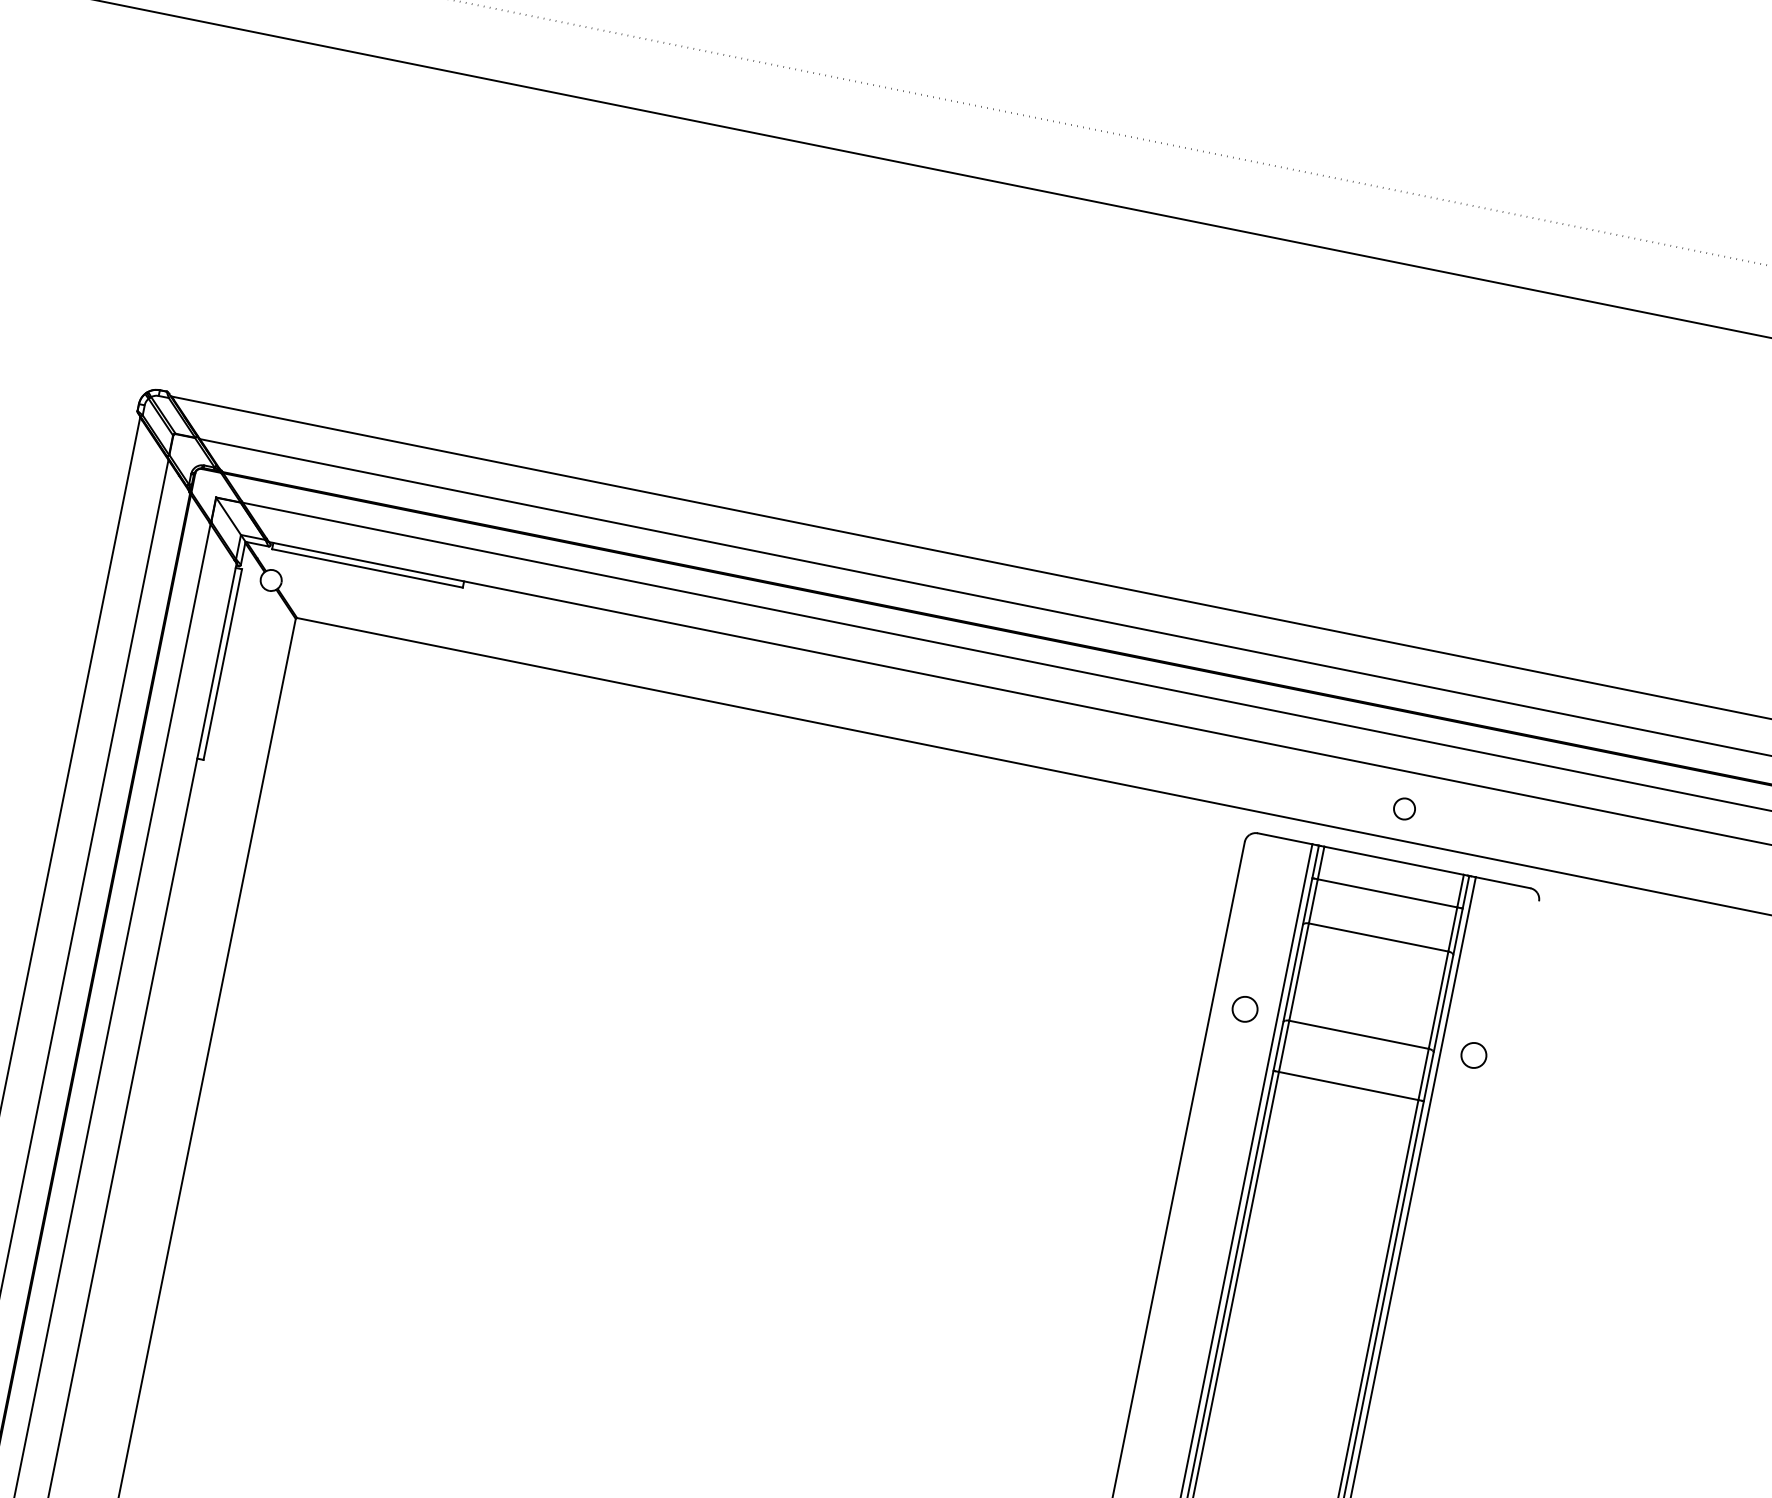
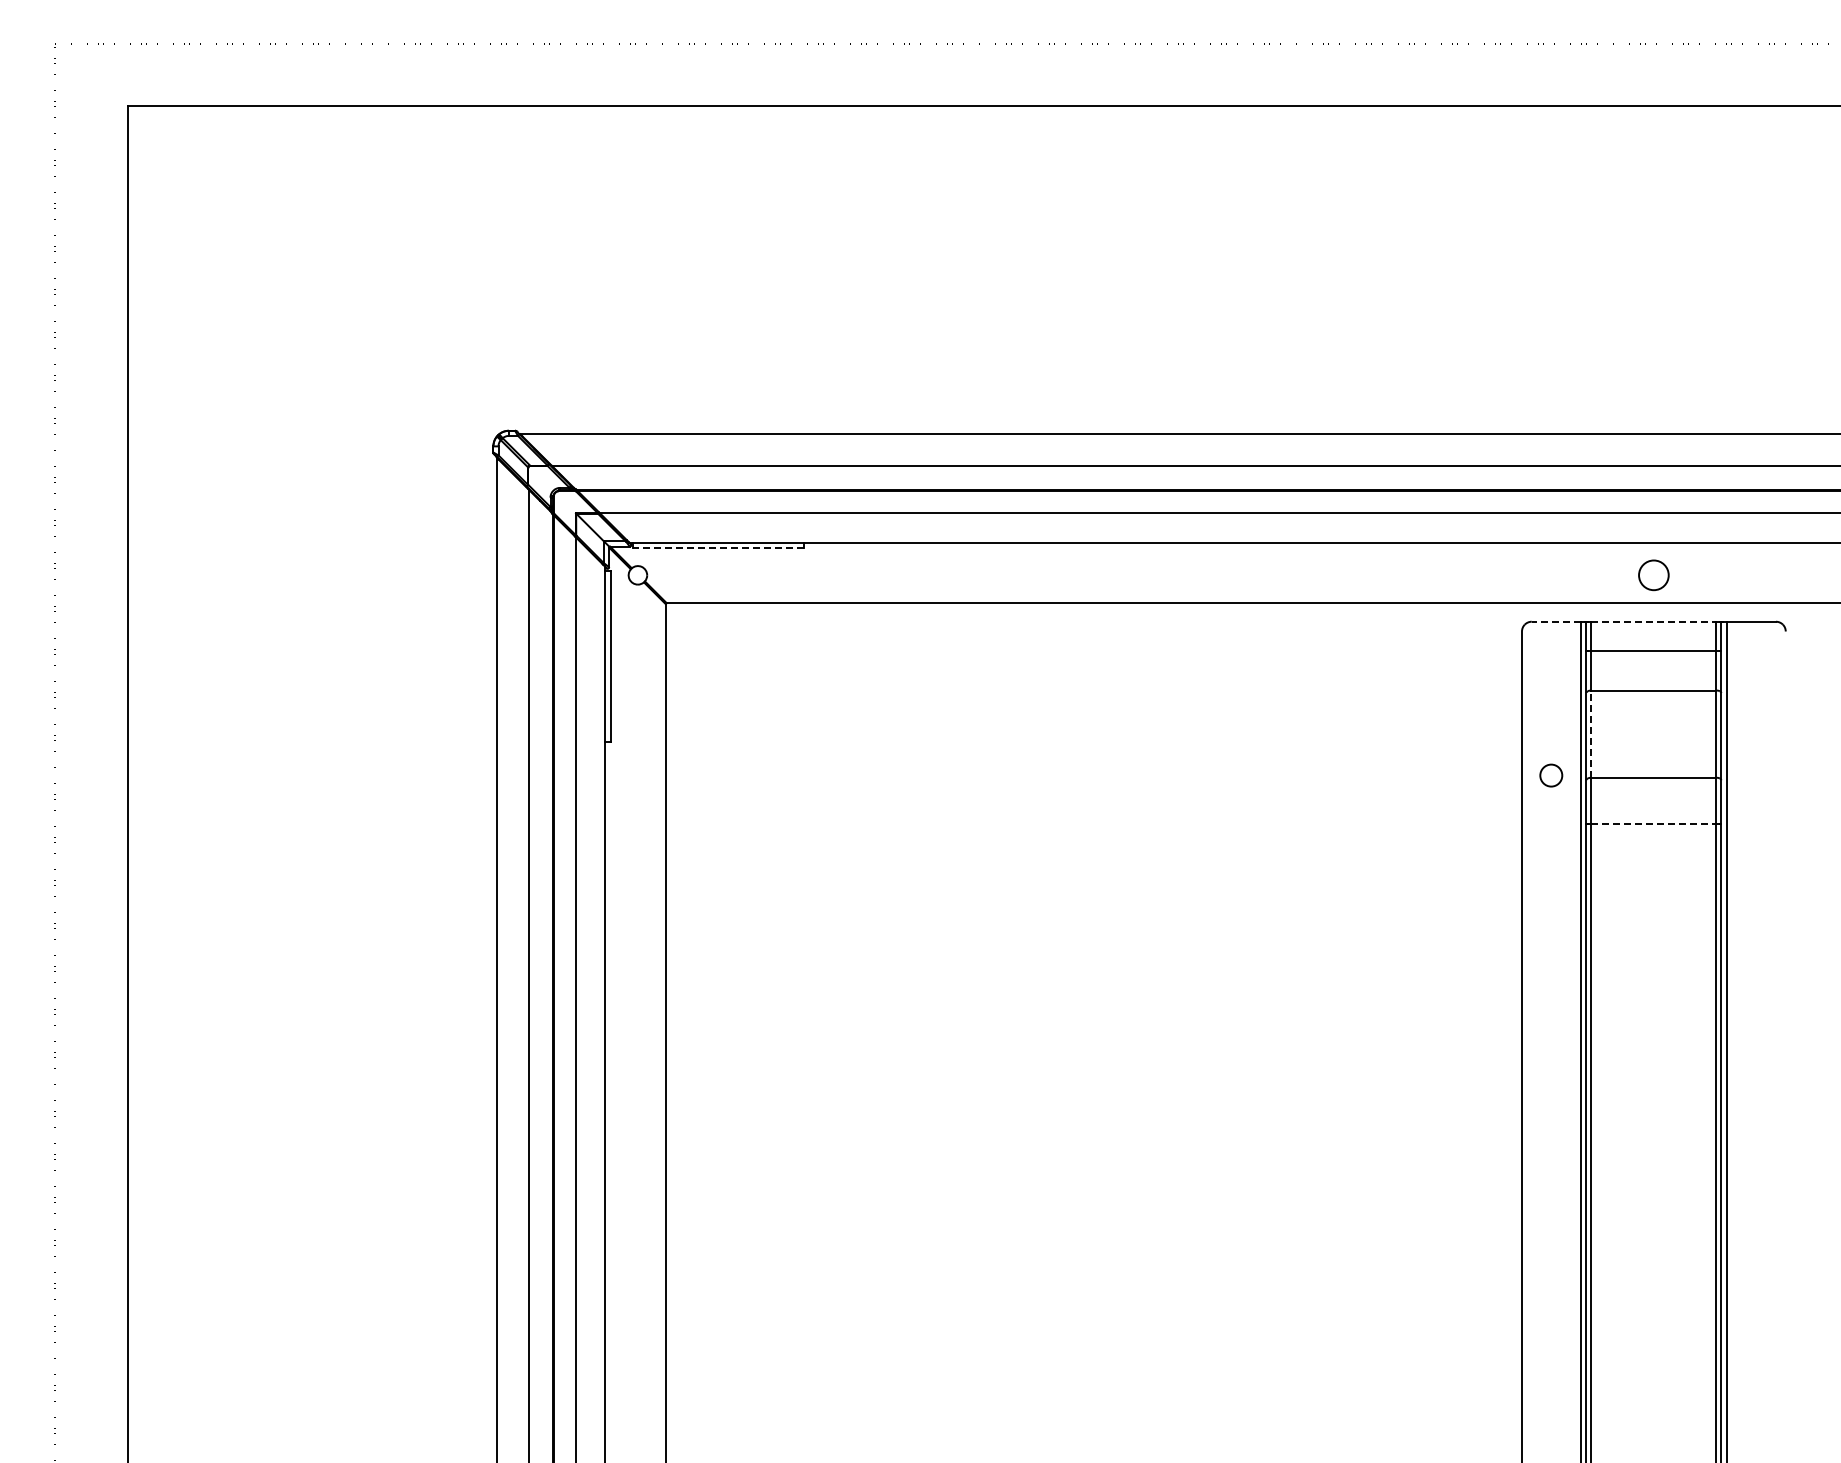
line: (367, 568) -> (718, 548), solid -> dashed
circle: (1404, 809) -> (1653, 575), size x1.6
line: (1284, 838) -> (1555, 621), solid -> dashed
line: (1393, 860) -> (1653, 621), solid -> dashed
line: (1299, 972) -> (1591, 734), solid -> dashed
circle: (1474, 1055) -> (1756, 775), removed
line: (1348, 1085) -> (1653, 823), solid -> dashed

